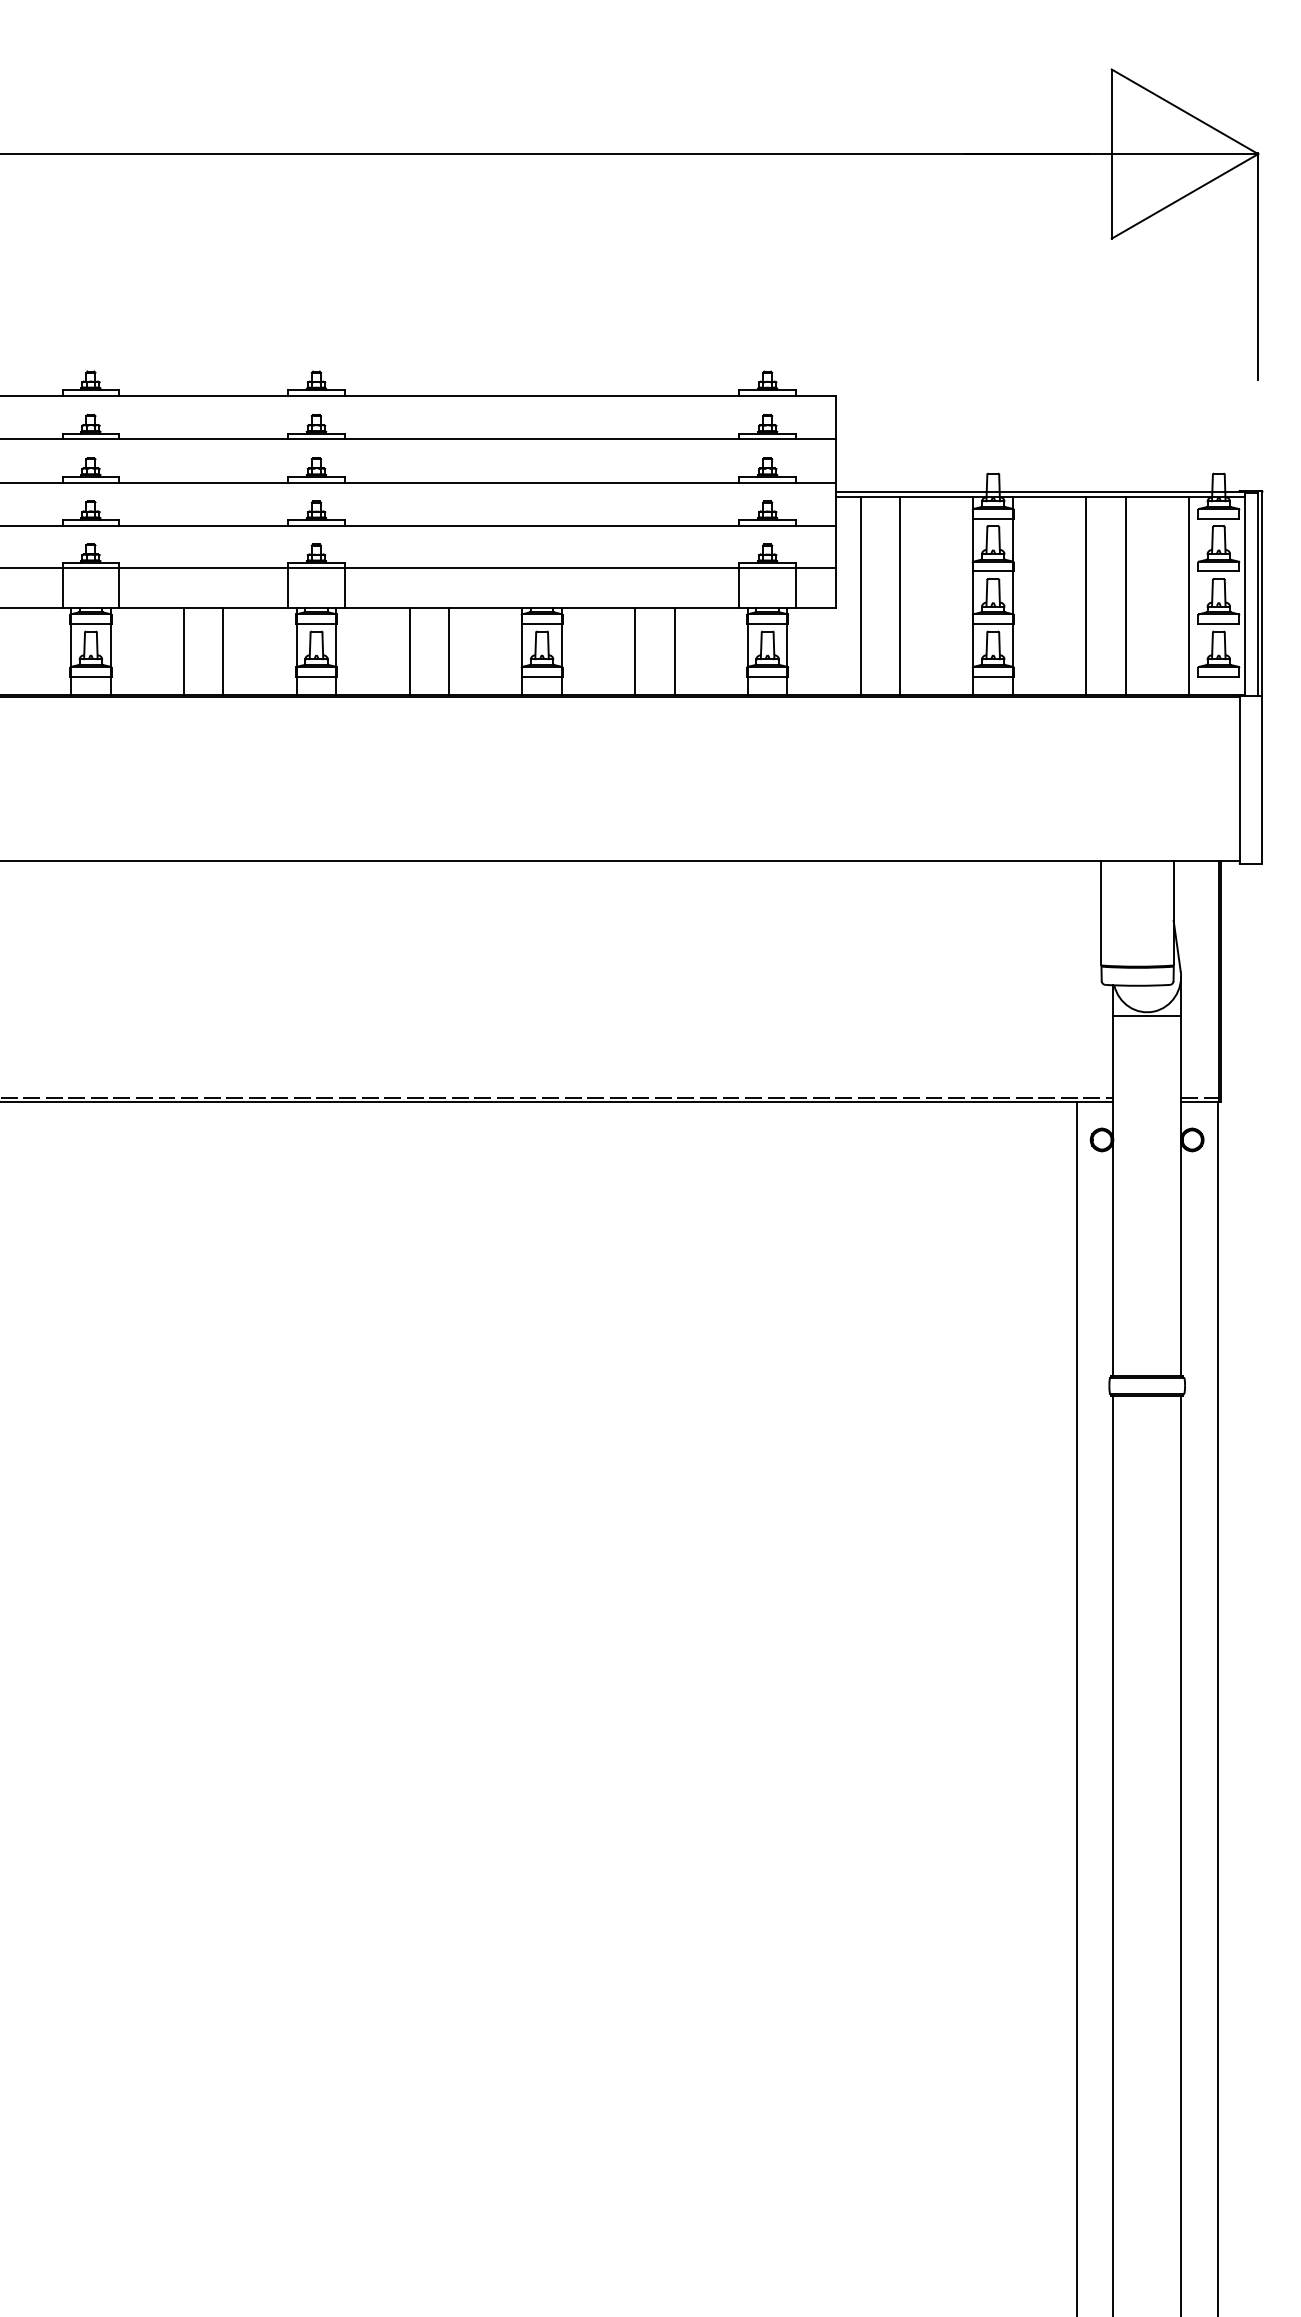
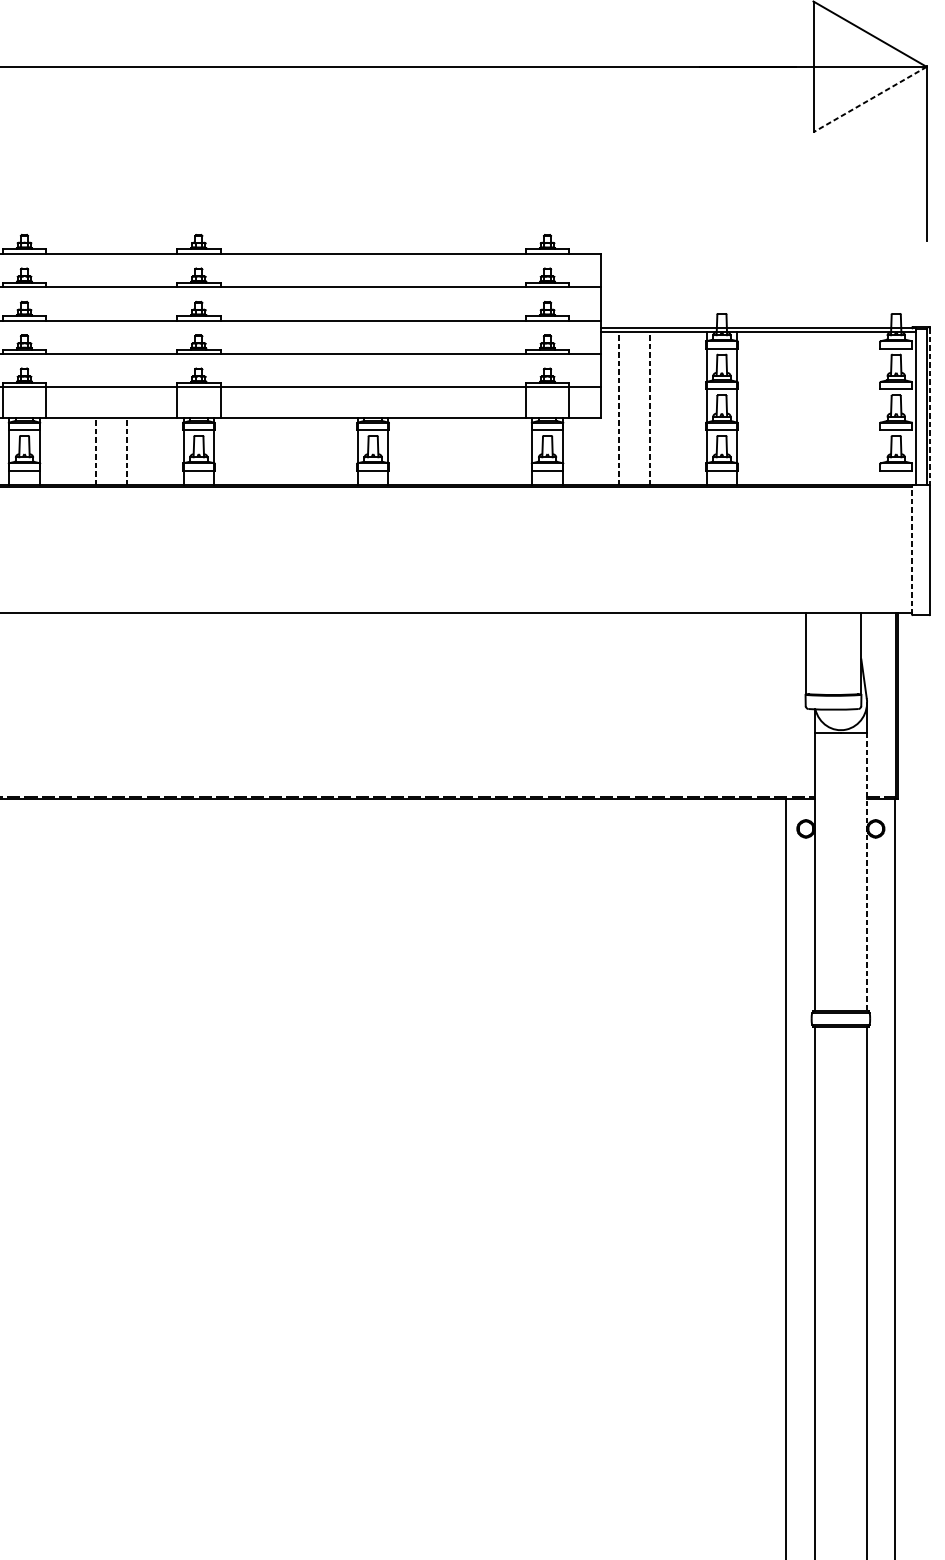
line: (1185, 196) -> (870, 99), solid -> dashed
line: (860, 595) -> (619, 408), solid -> dashed
line: (900, 595) -> (650, 408), solid -> dashed
line: (1086, 595) -> (793, 408), removed
line: (1125, 595) -> (824, 408), removed
line: (1188, 595) -> (872, 408), removed
line: (1262, 595) -> (930, 408), solid -> dashed
line: (183, 651) -> (96, 451), solid -> dashed
line: (223, 651) -> (126, 451), solid -> dashed
line: (409, 651) -> (270, 451), removed
line: (449, 651) -> (301, 451), removed
line: (635, 651) -> (445, 451), removed
line: (674, 651) -> (475, 451), removed
line: (1239, 779) -> (912, 550), solid -> dashed
line: (1181, 1196) -> (867, 872), solid -> dashed

